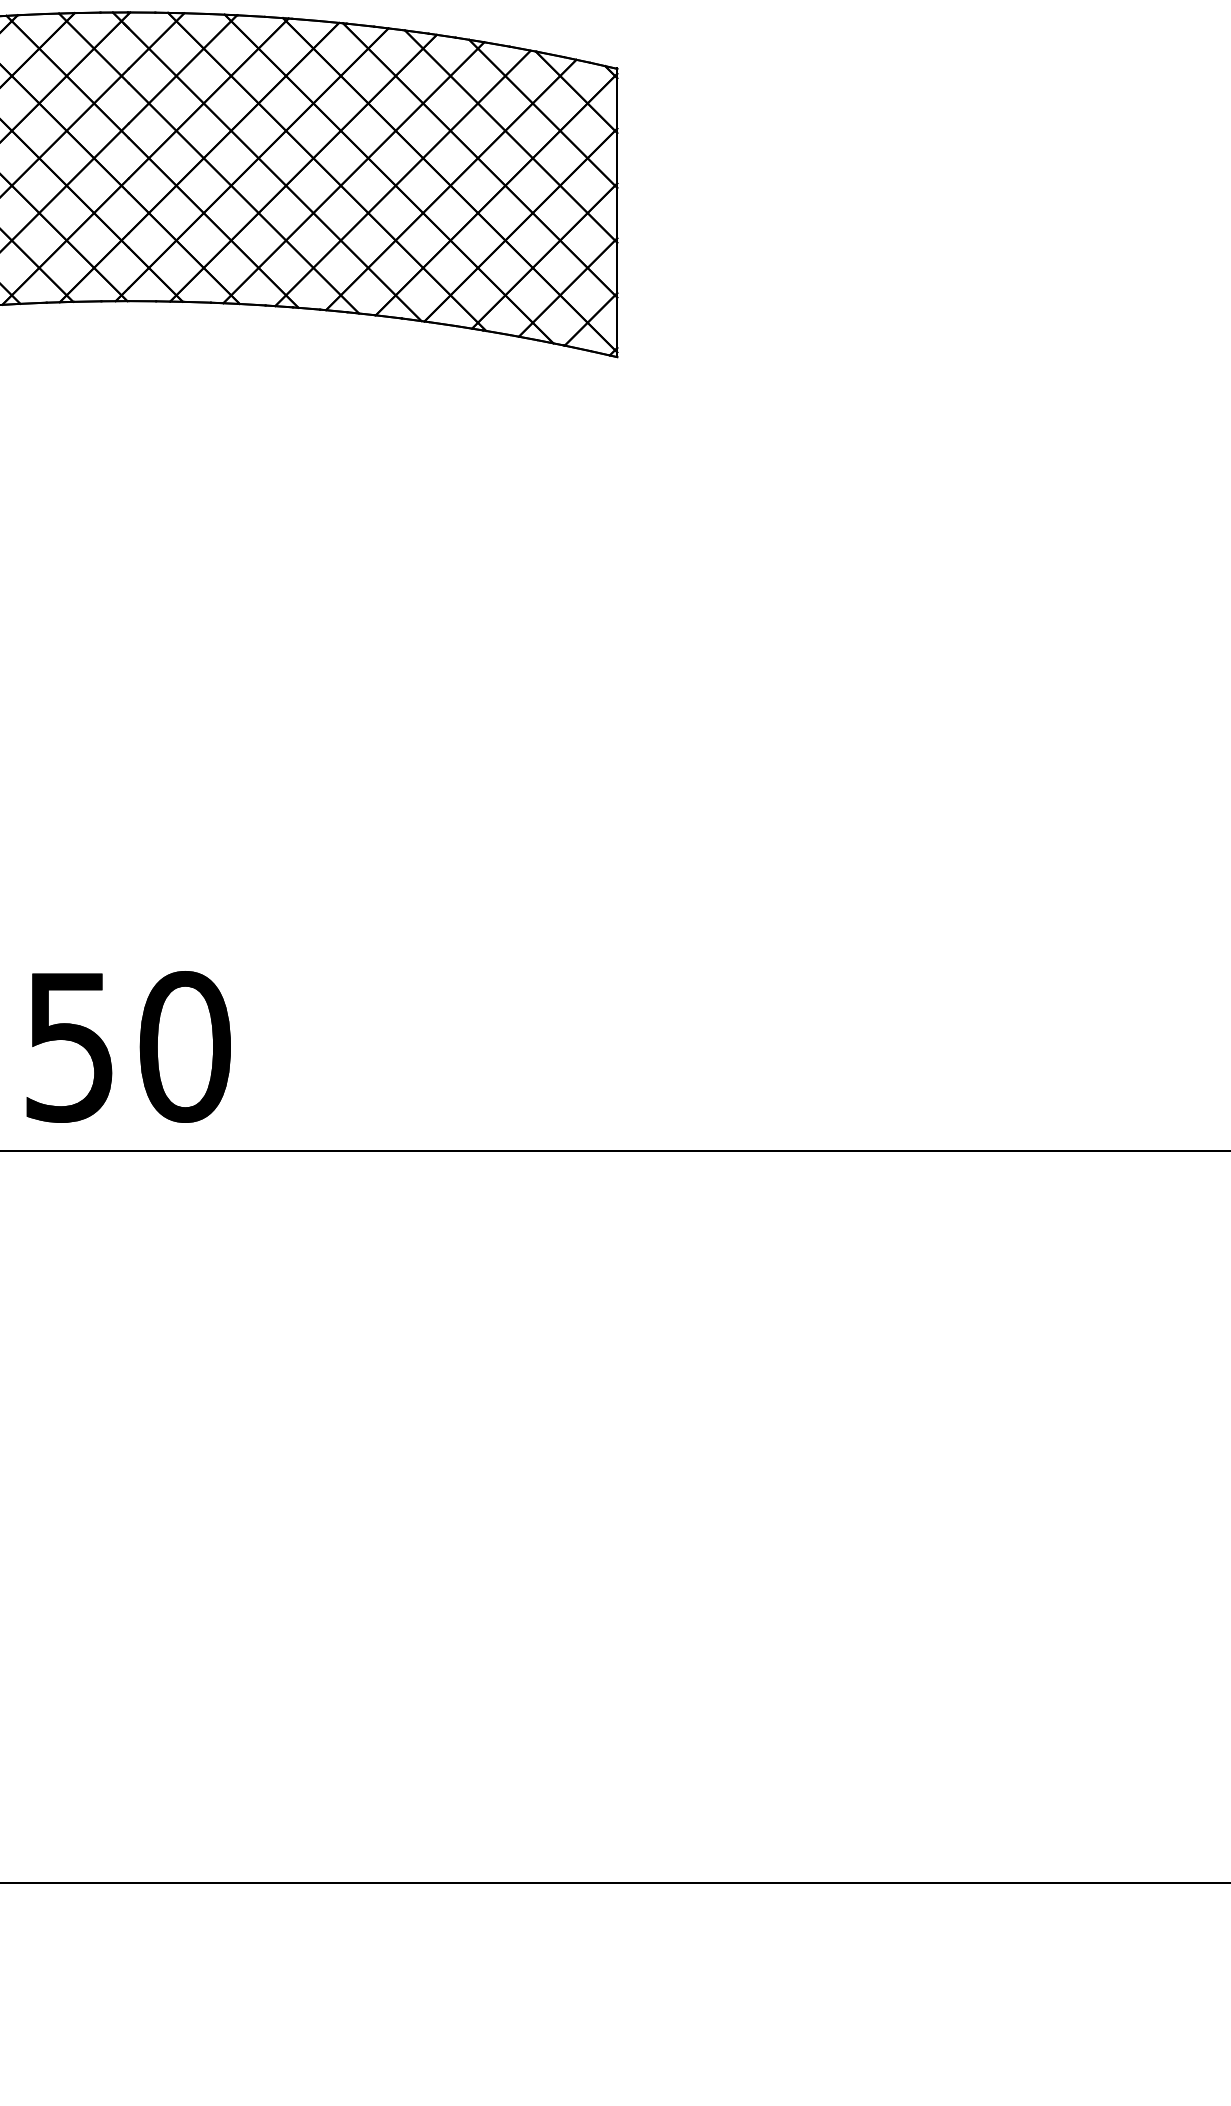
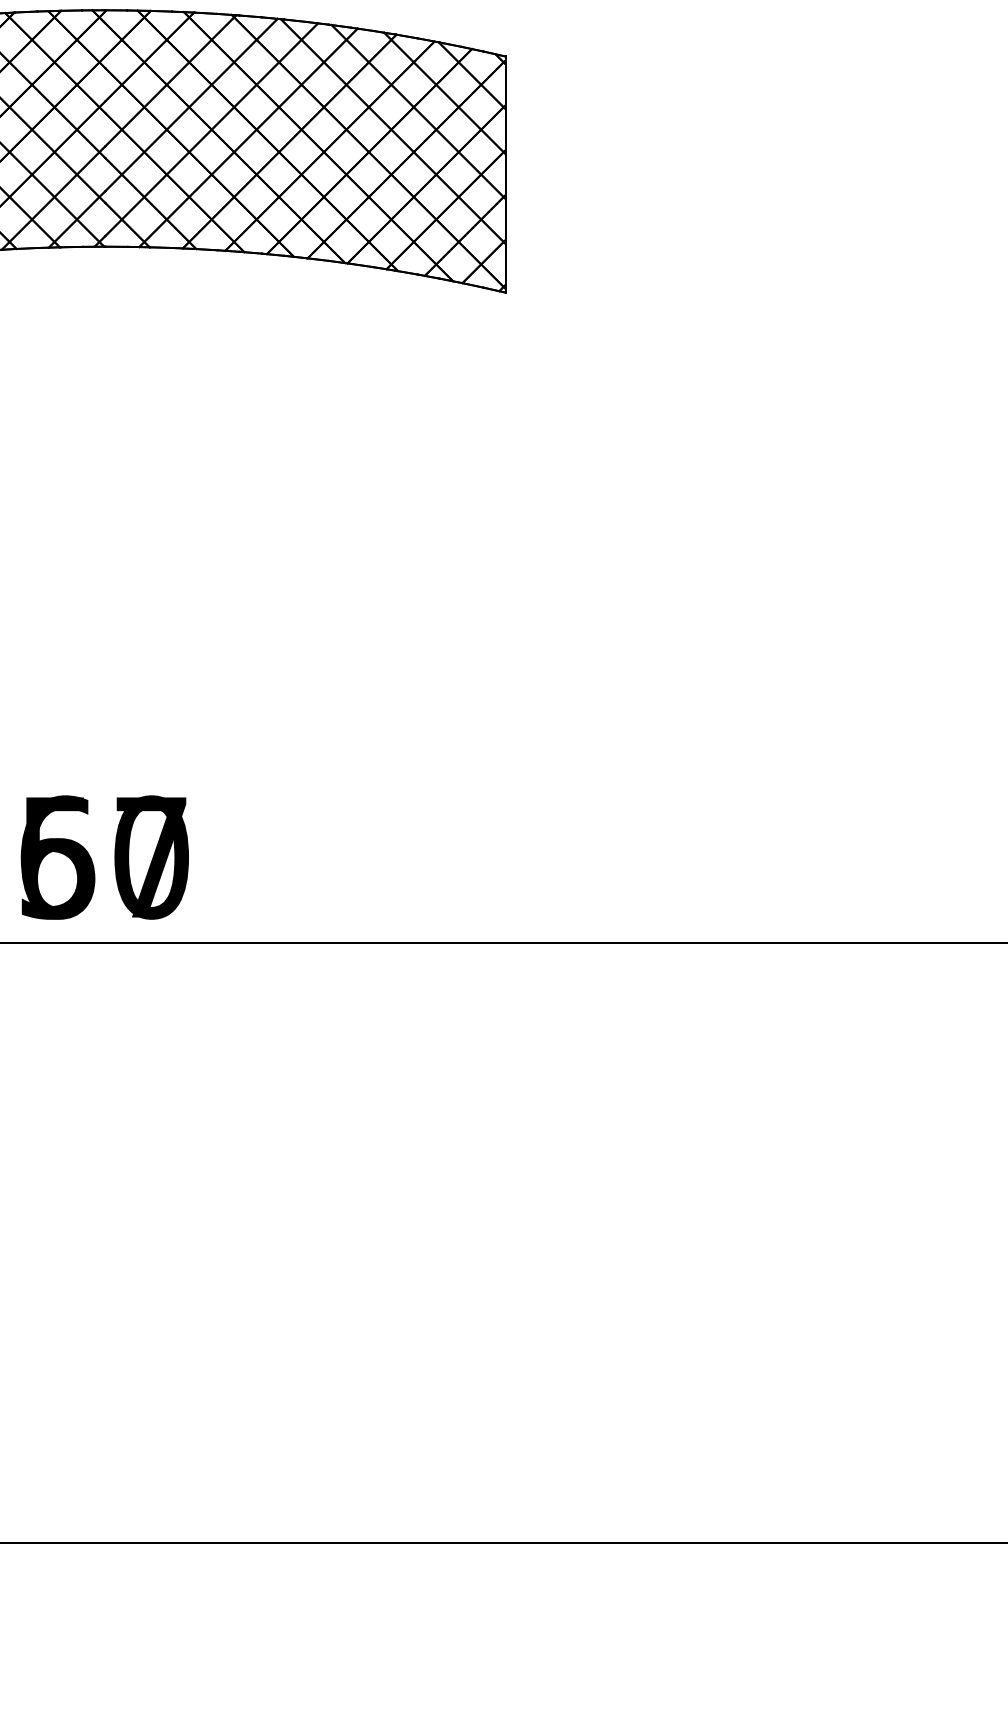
text: (127, 1046) -> (104, 857), 50 -> 67

